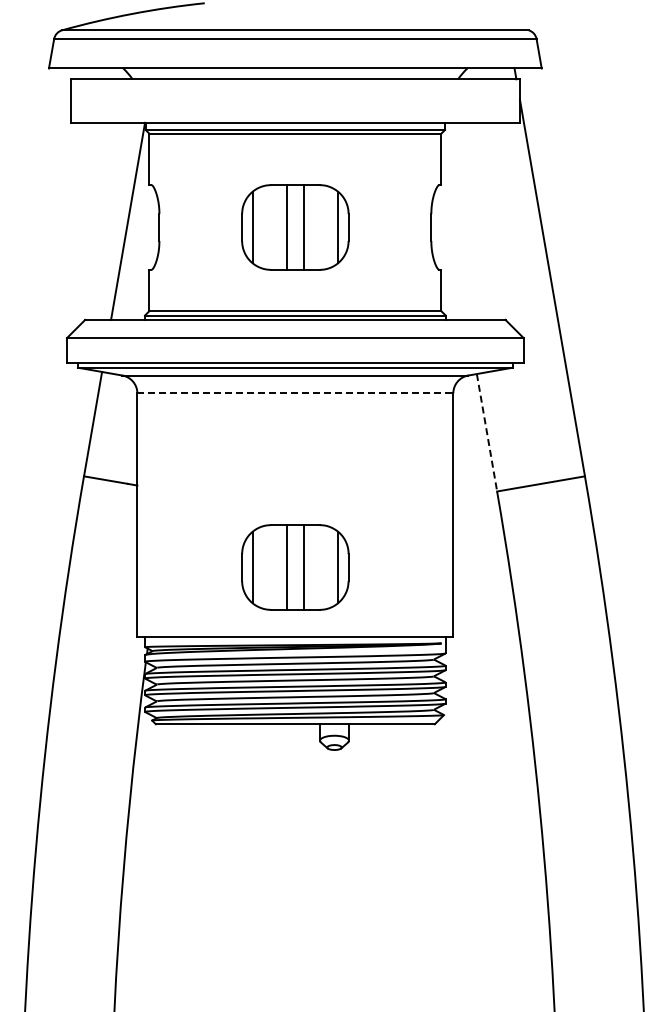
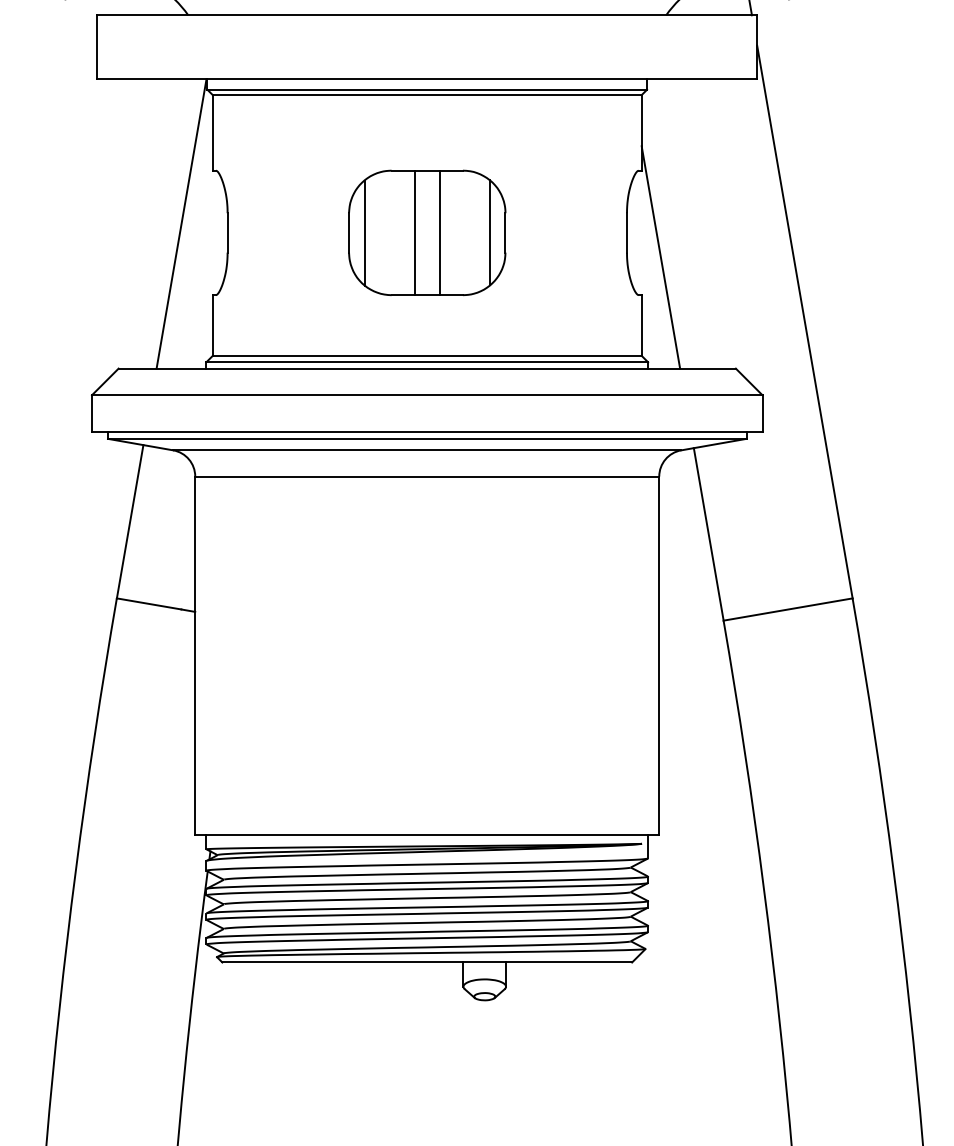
line: (454, 243) -> (660, 256), added
line: (295, 393) -> (427, 476), dashed -> solid
line: (487, 432) -> (709, 534), dashed -> solid
part: (295, 567) -> (427, 732), removed

